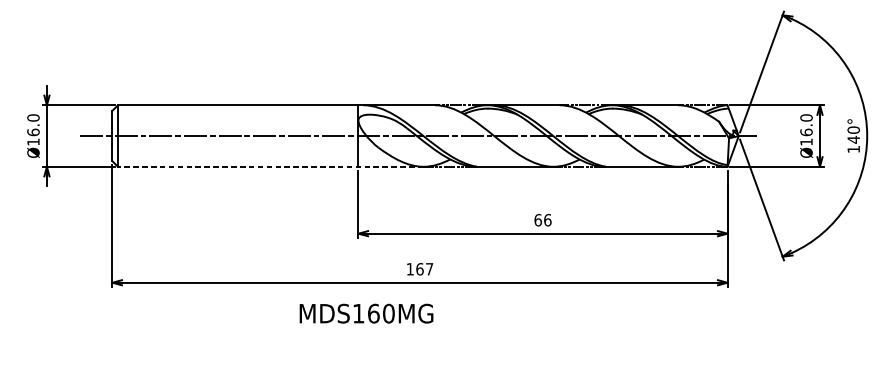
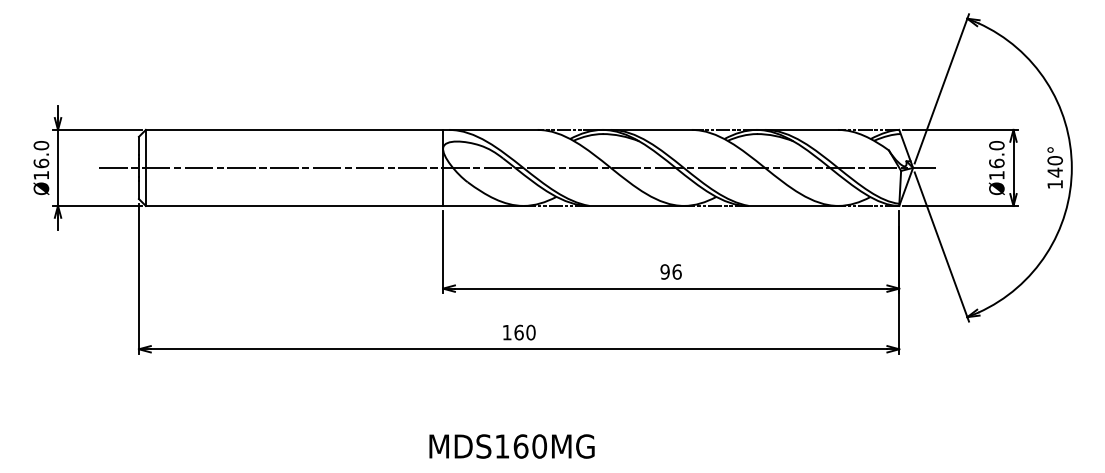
line: (270, 166) -> (334, 205), dashed -> solid
text: (537, 219) -> (664, 271), 66 -> 96
text: (429, 269) -> (530, 332), 167 -> 160
text: (366, 313) -> (511, 446), moved

